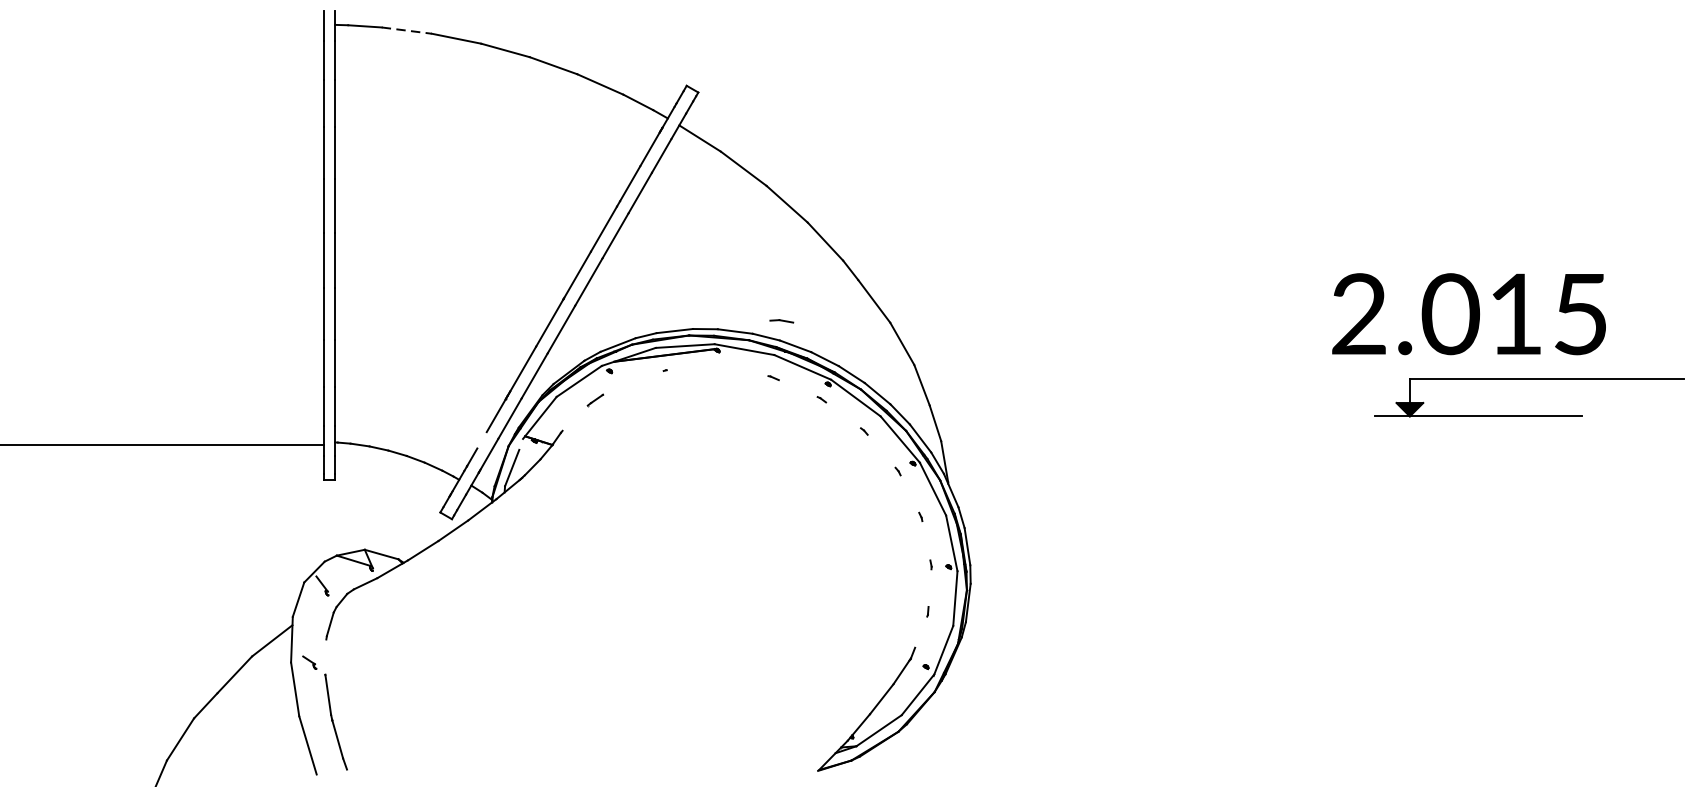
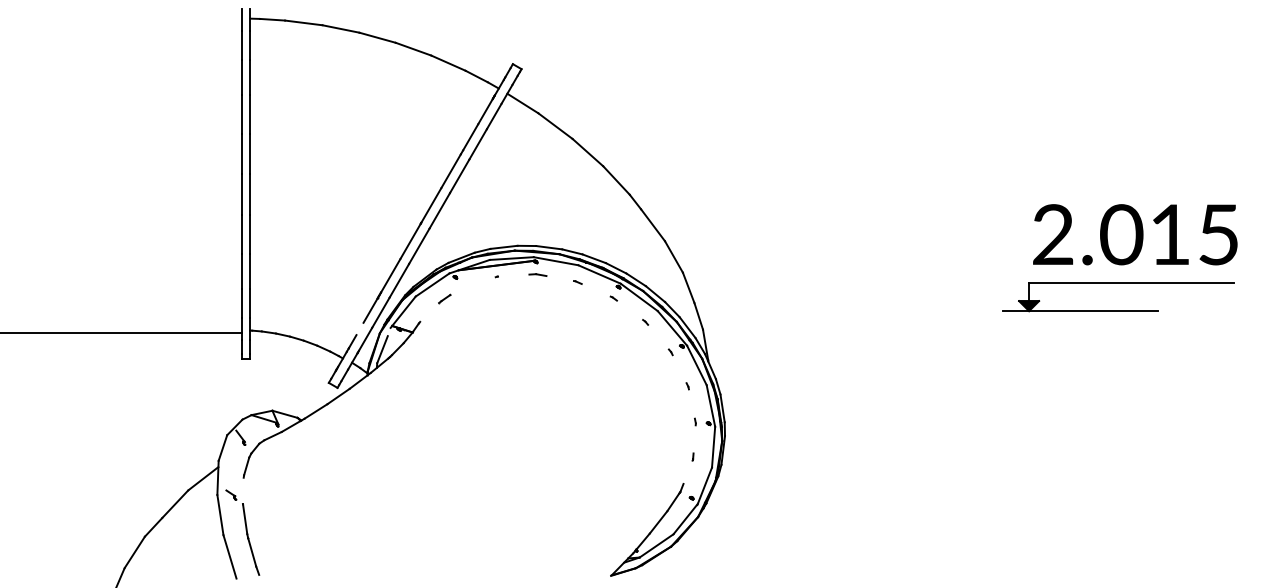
line: (406, 30) -> (303, 22), dashed -> solid
text: (1469, 313) -> (1135, 234), moved
line: (781, 320) -> (537, 274), moved
part: (1529, 415) -> (1118, 310), moved

